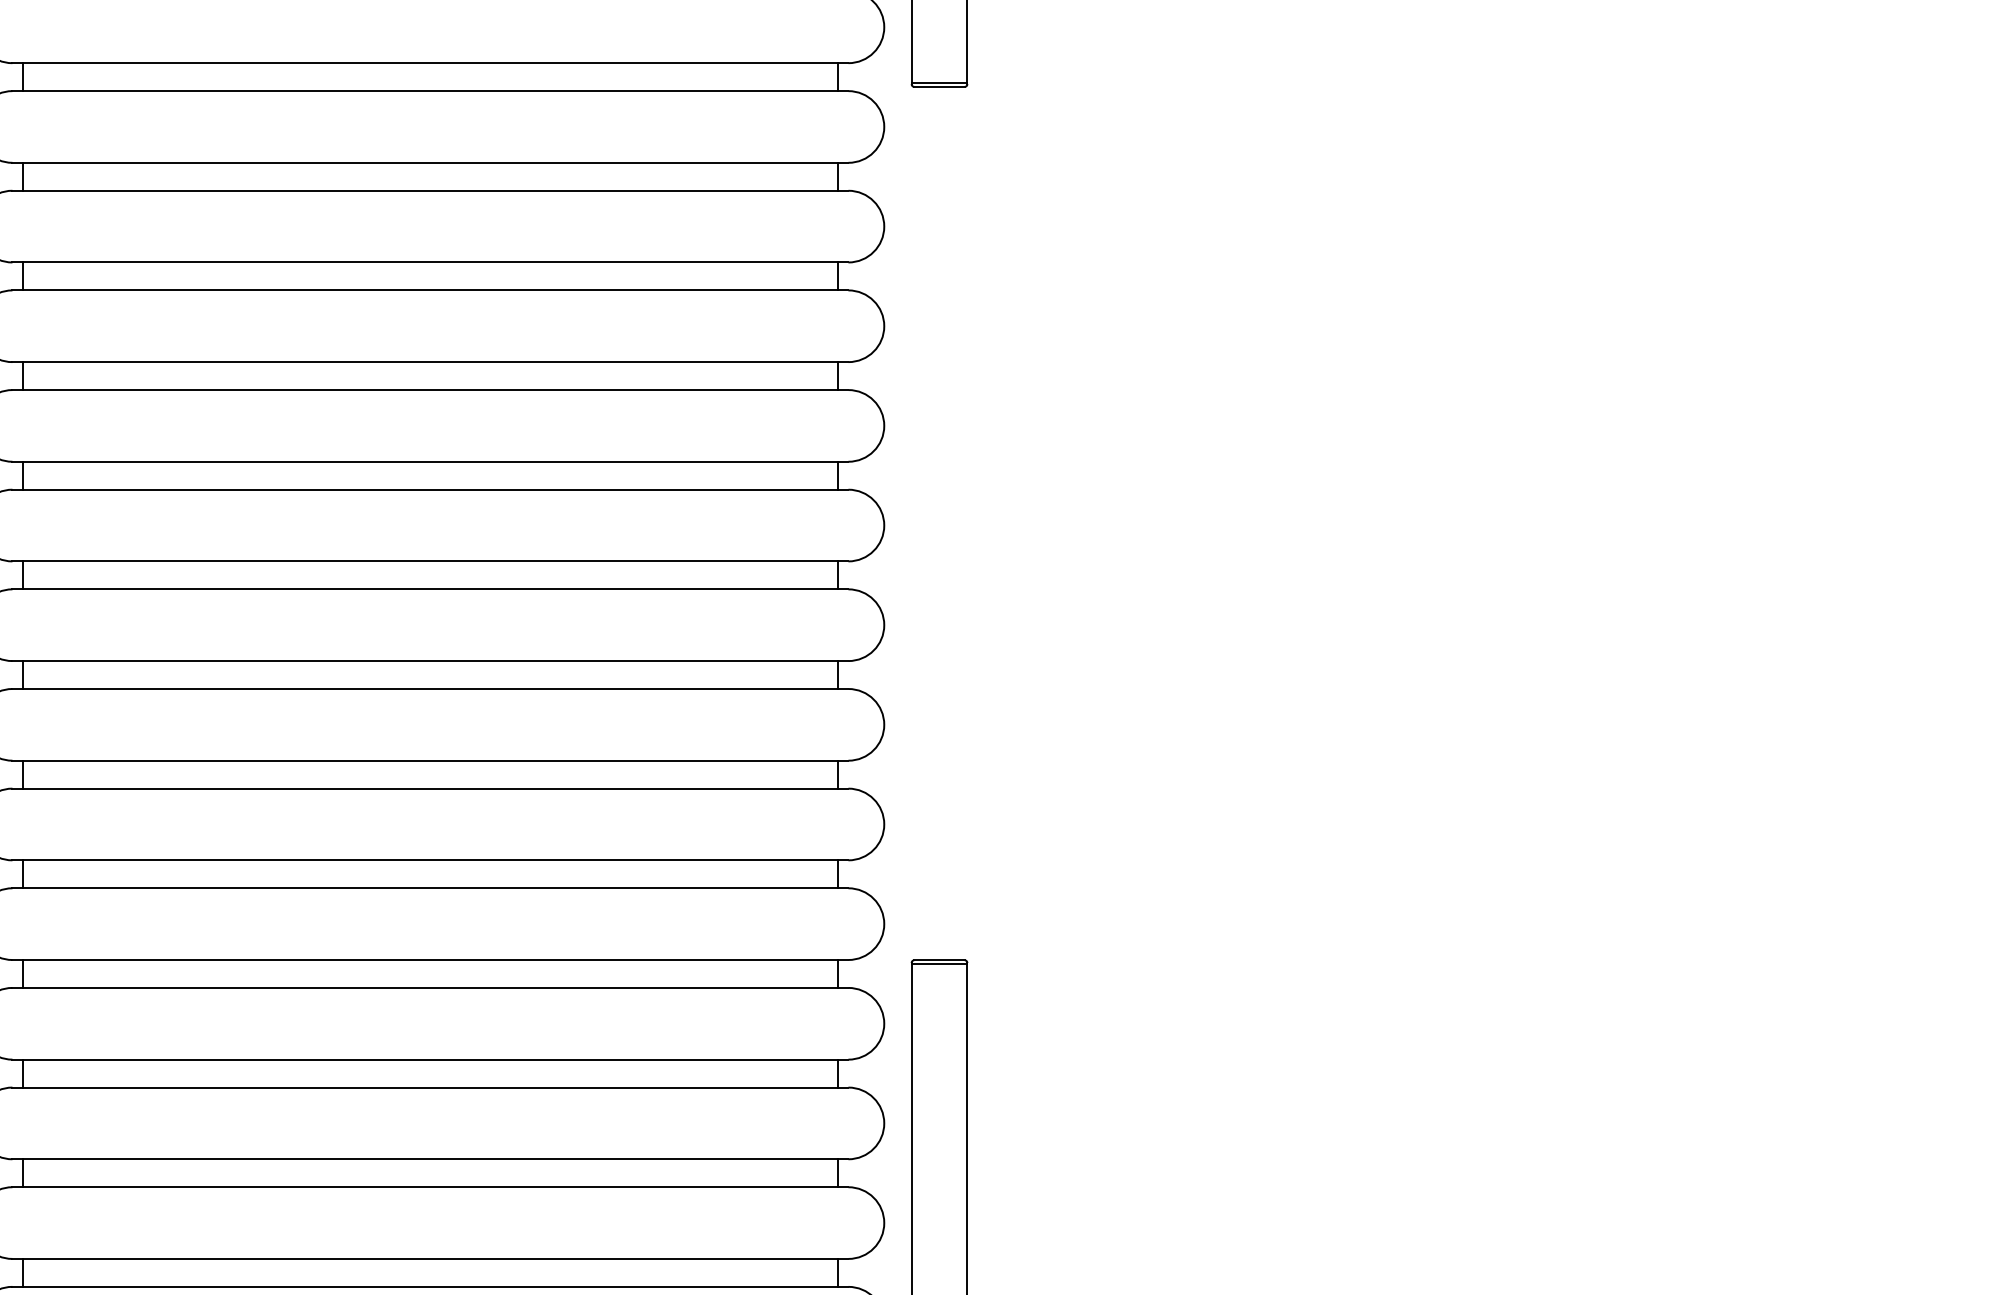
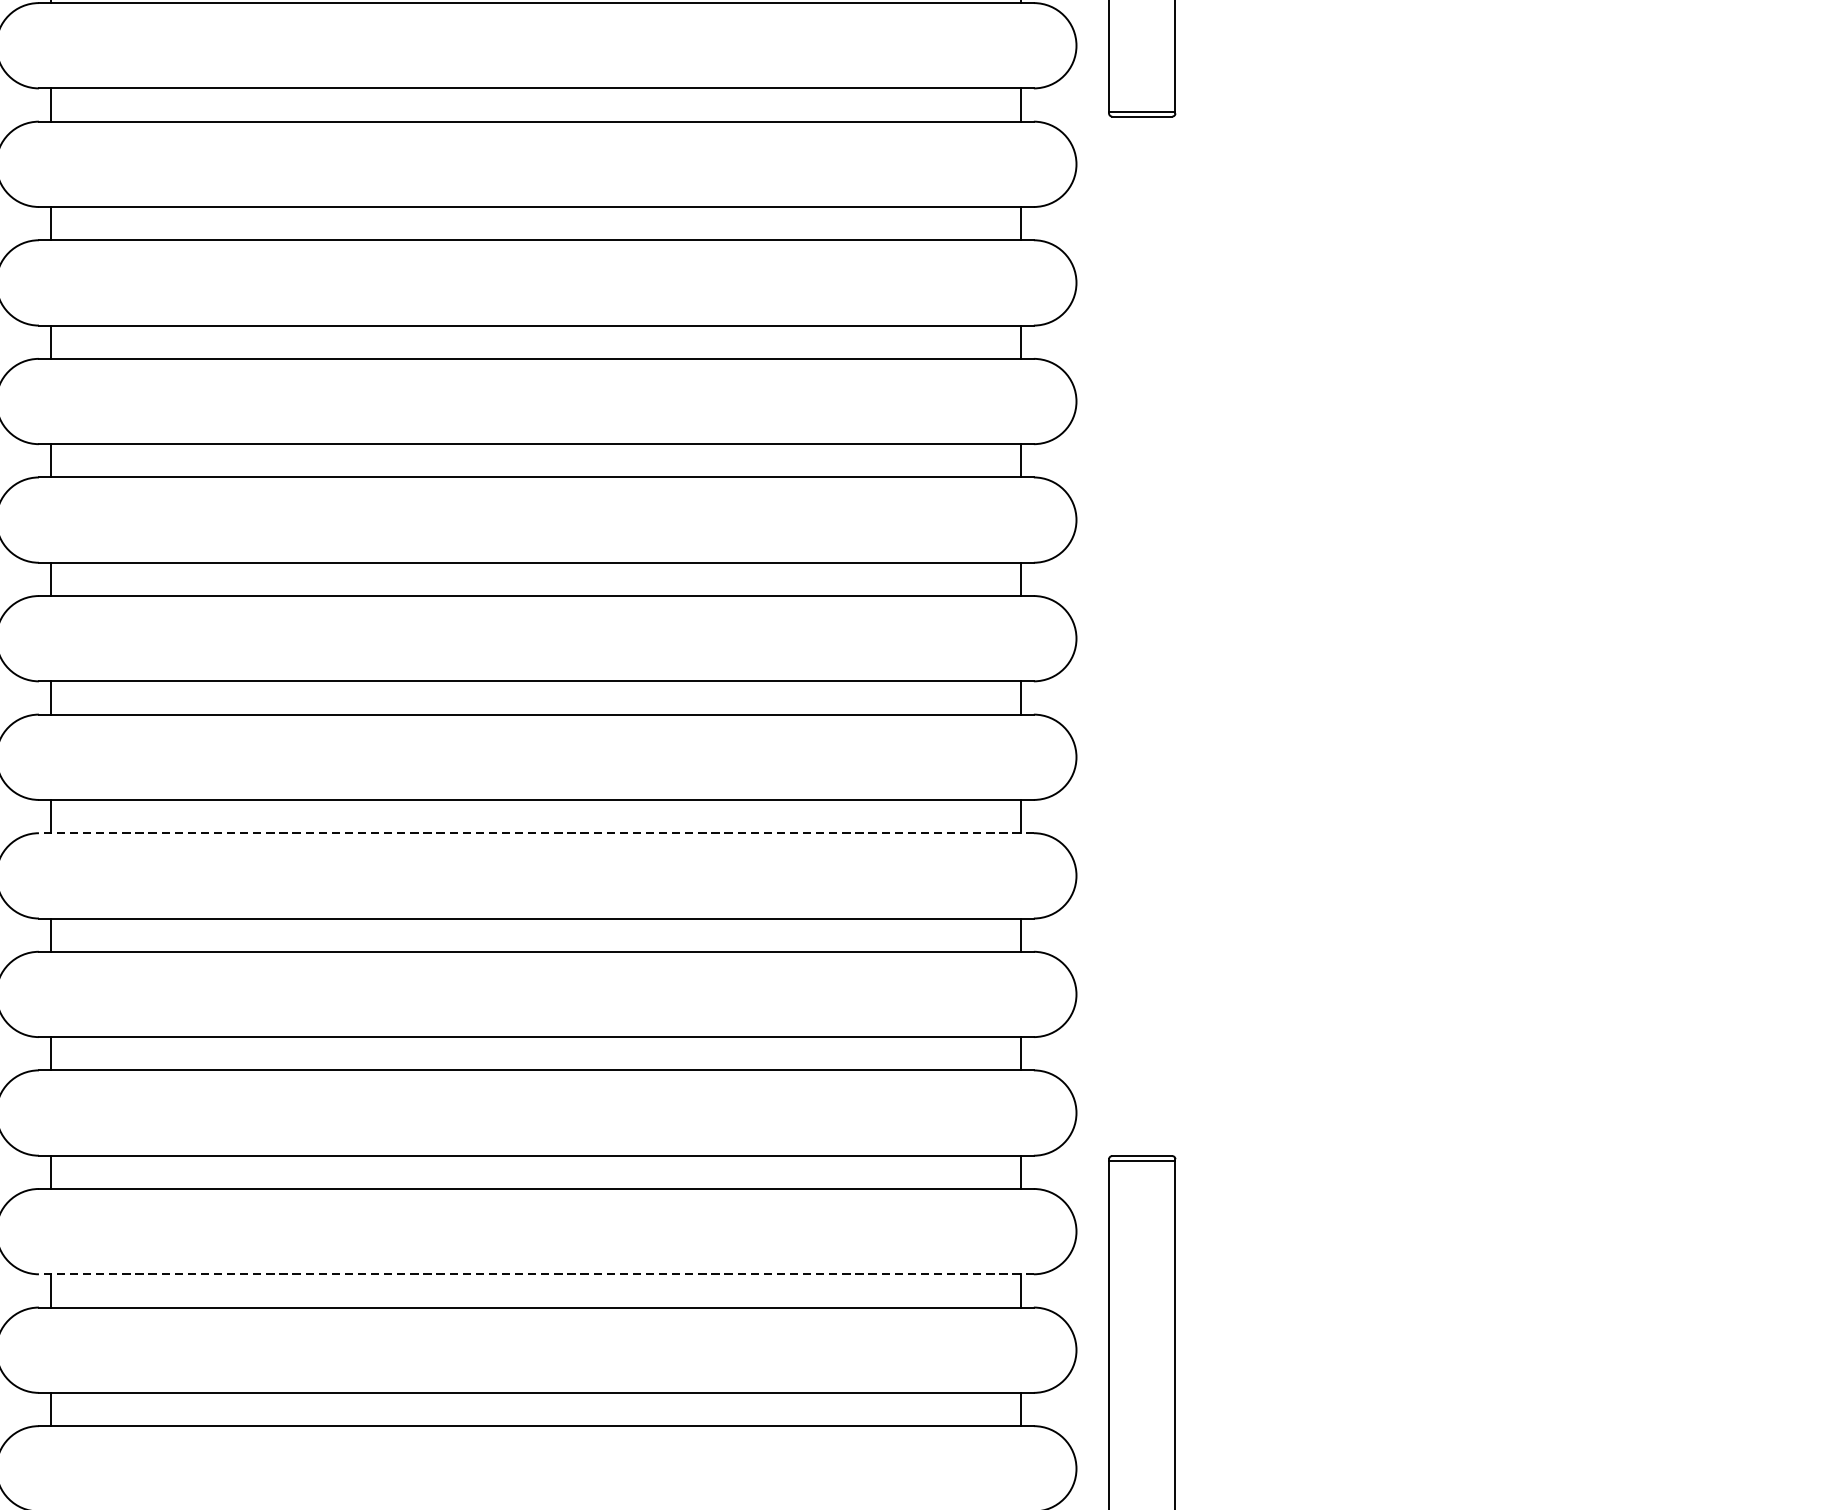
line: (430, 689) -> (536, 833), solid -> dashed
line: (430, 1059) -> (536, 1274), solid -> dashed

